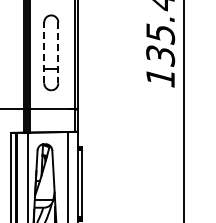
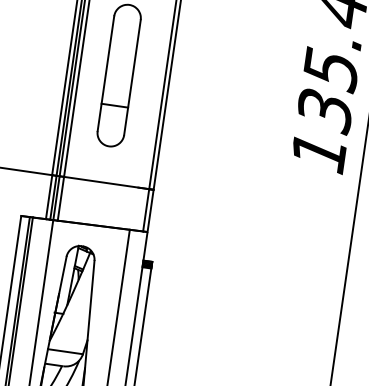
line: (44, 52) -> (106, 73), dashed -> solid
line: (58, 53) -> (132, 78), dashed -> solid

